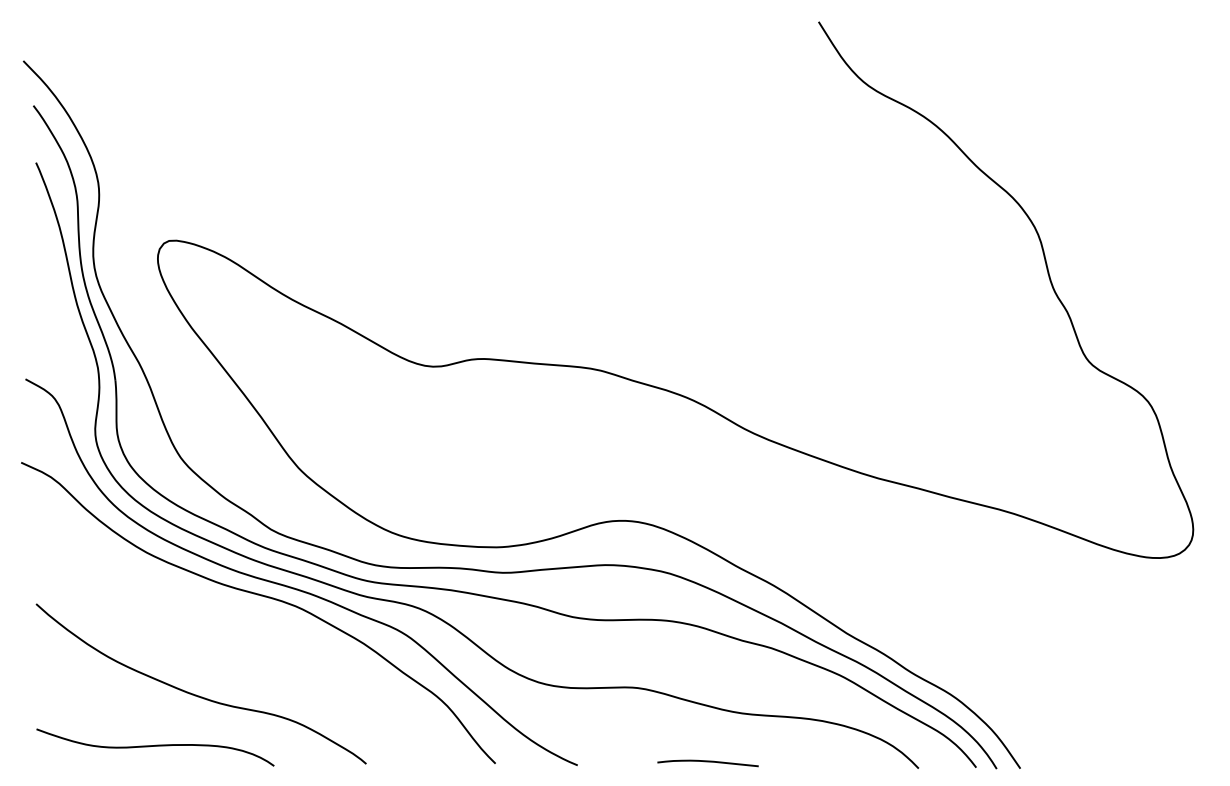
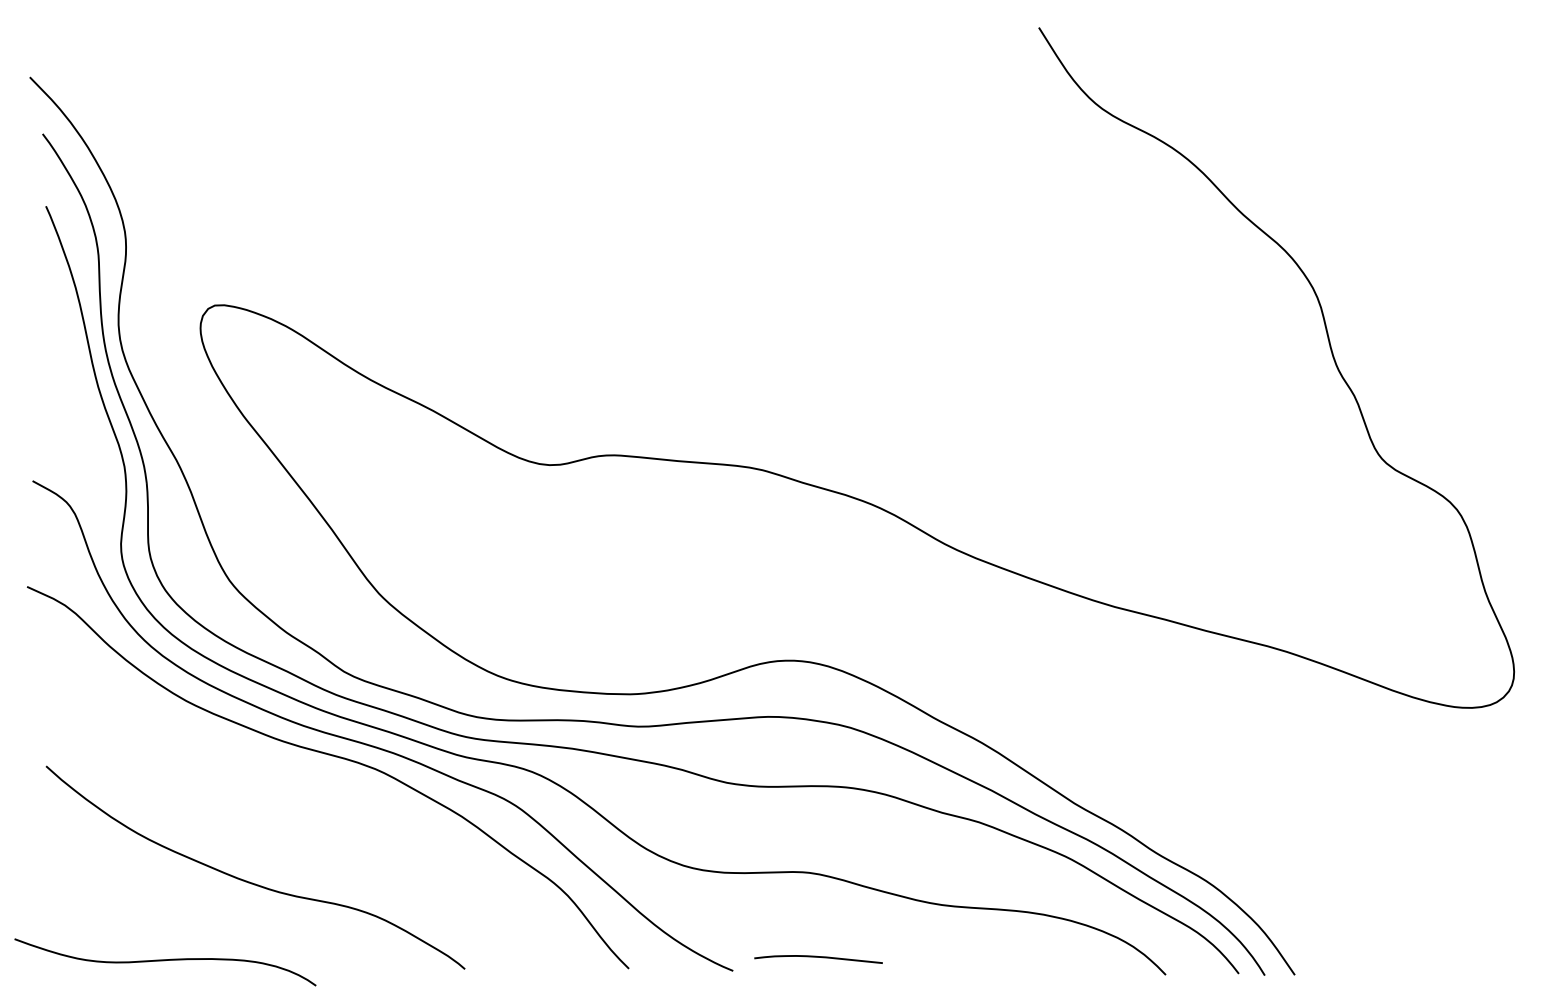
curve: (154, 746) -> (164, 961), moved
curve: (708, 761) -> (818, 957), moved

